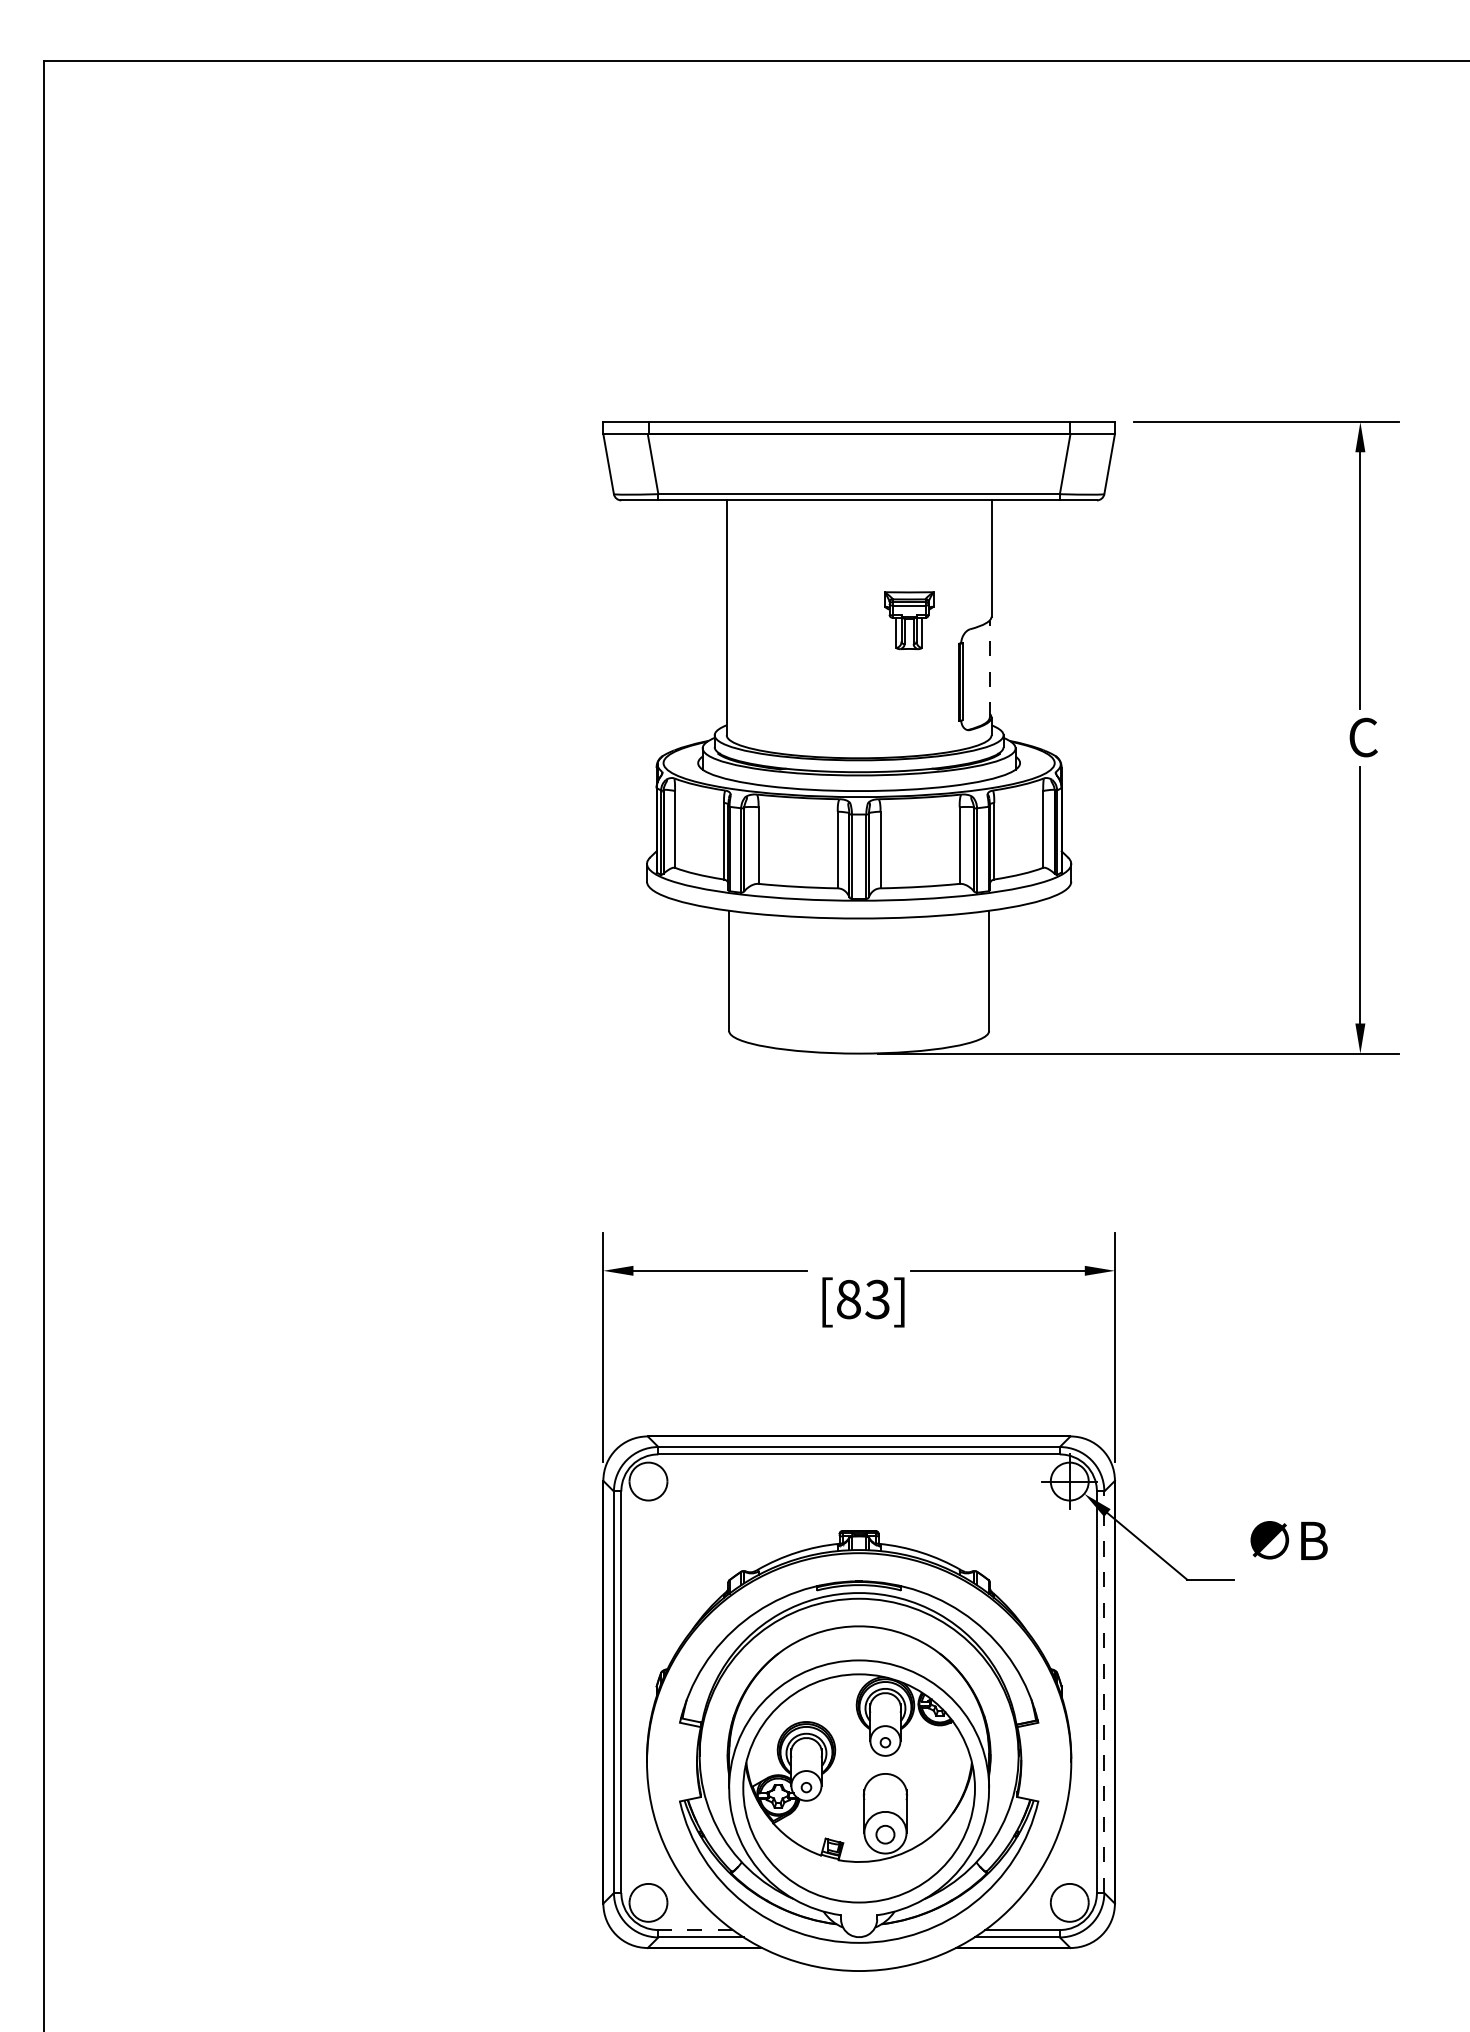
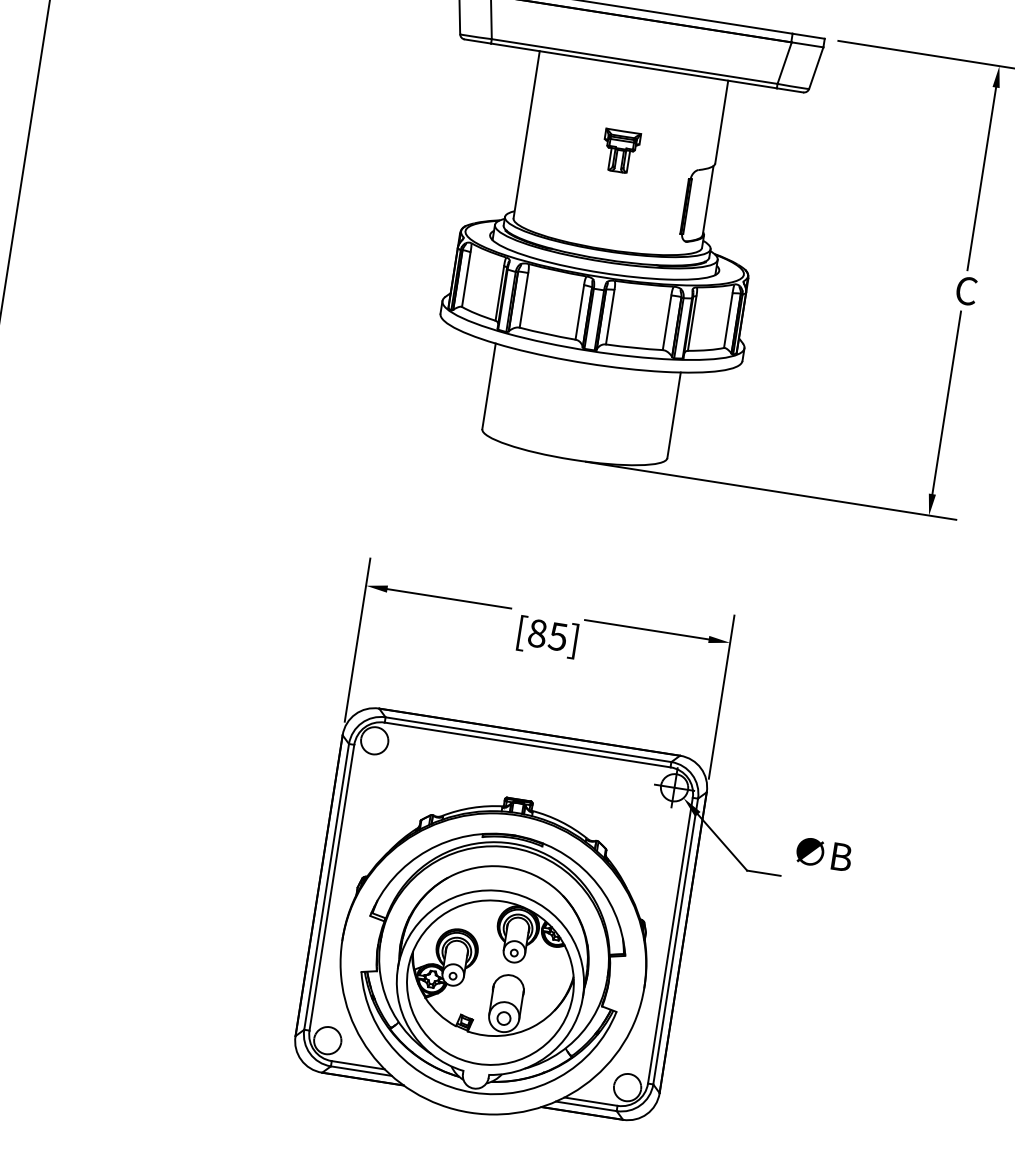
part: (909, 620) -> (620, 151), moved
line: (989, 668) -> (708, 200), dashed -> solid
text: (877, 1298) -> (558, 636), [83] -> [85]
line: (1104, 1692) -> (675, 941), dashed -> solid
line: (695, 1930) -> (358, 1065), dashed -> solid

